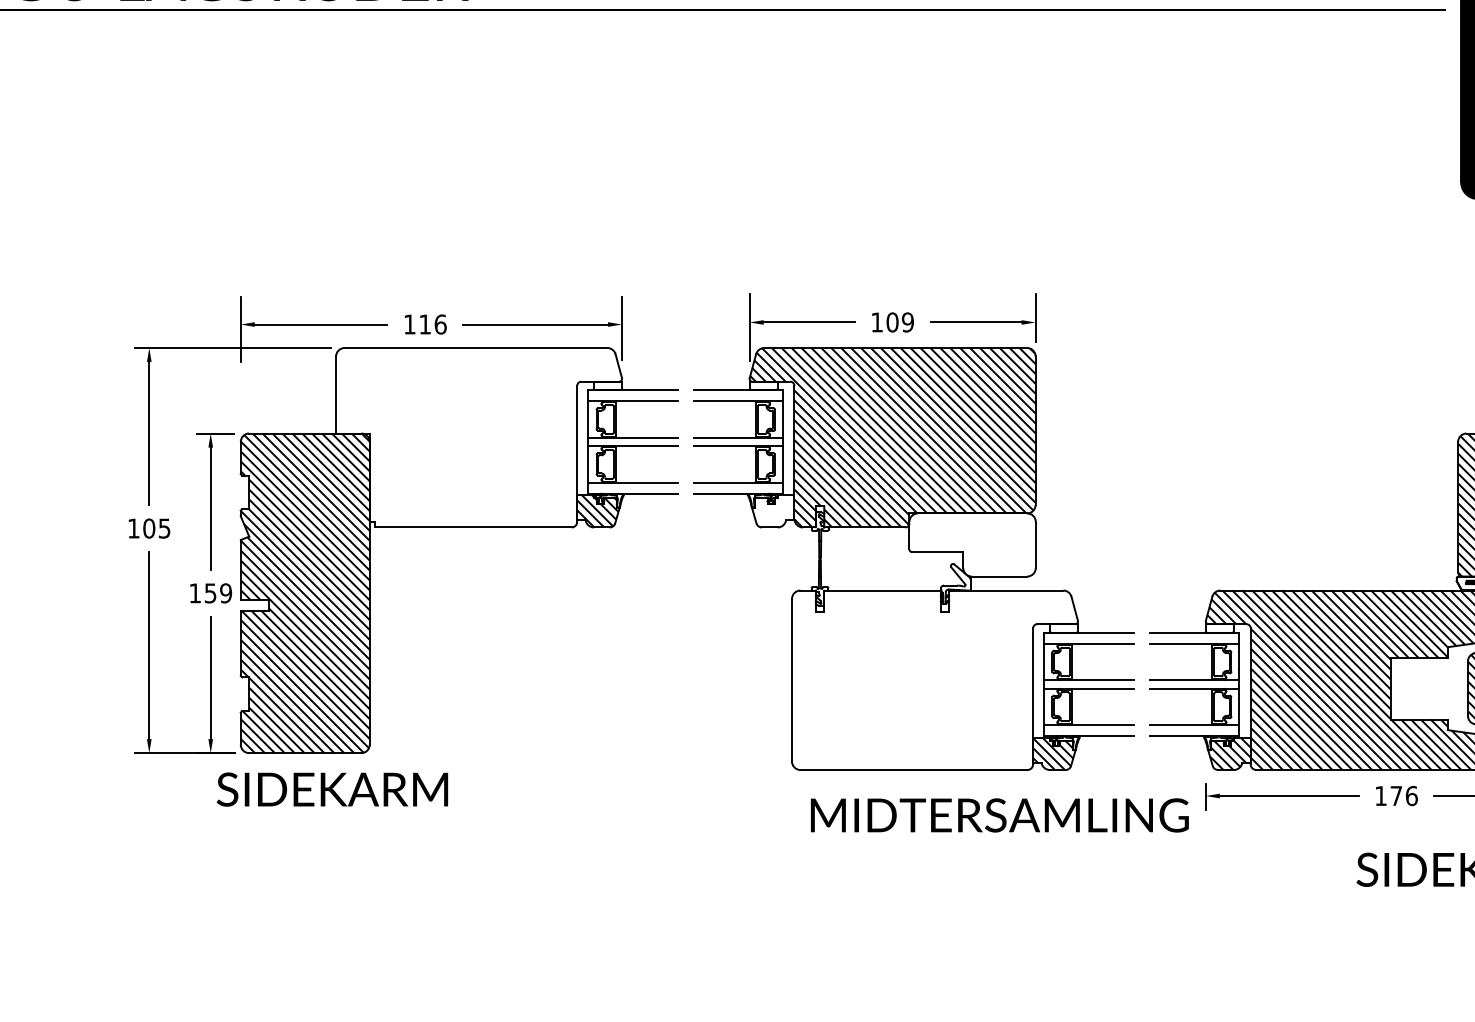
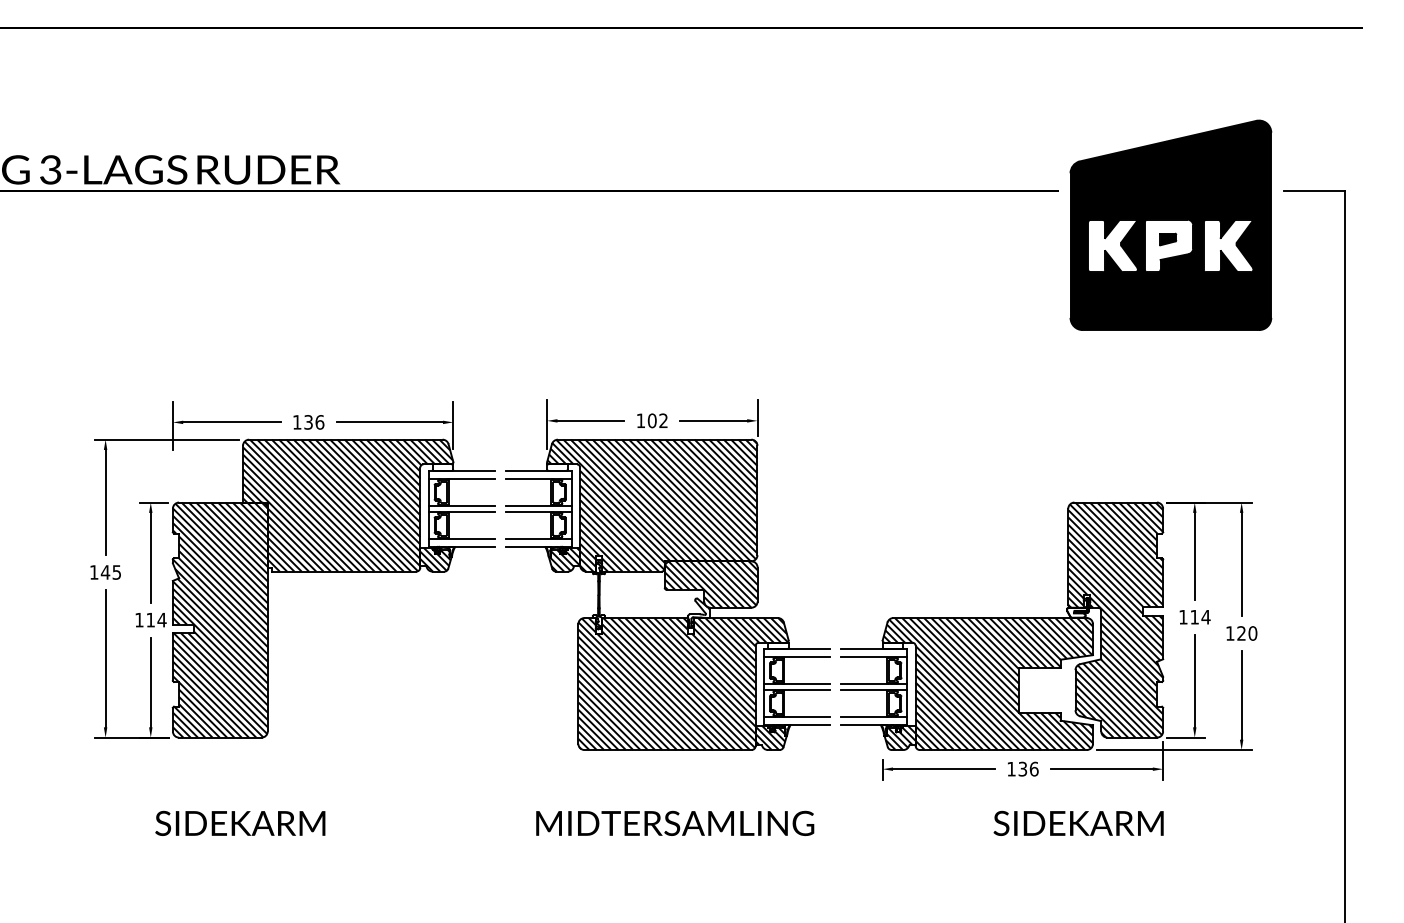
text: (907, 321) -> (663, 420), 109 -> 102
text: (425, 324) -> (308, 422), 116 -> 136
hatch: (478, 437) -> (347, 505), added
hatch: (773, 510) -> (564, 559), added
text: (149, 528) -> (105, 572), 105 -> 145
hatch: (971, 544) -> (710, 584), added
text: (218, 592) -> (156, 619), 159 -> 114
hatch: (933, 680) -> (682, 684), added
text: (332, 788) -> (240, 822), moved
text: (1395, 795) -> (1022, 768), 176 -> 136
text: (1000, 814) -> (675, 822), moved

